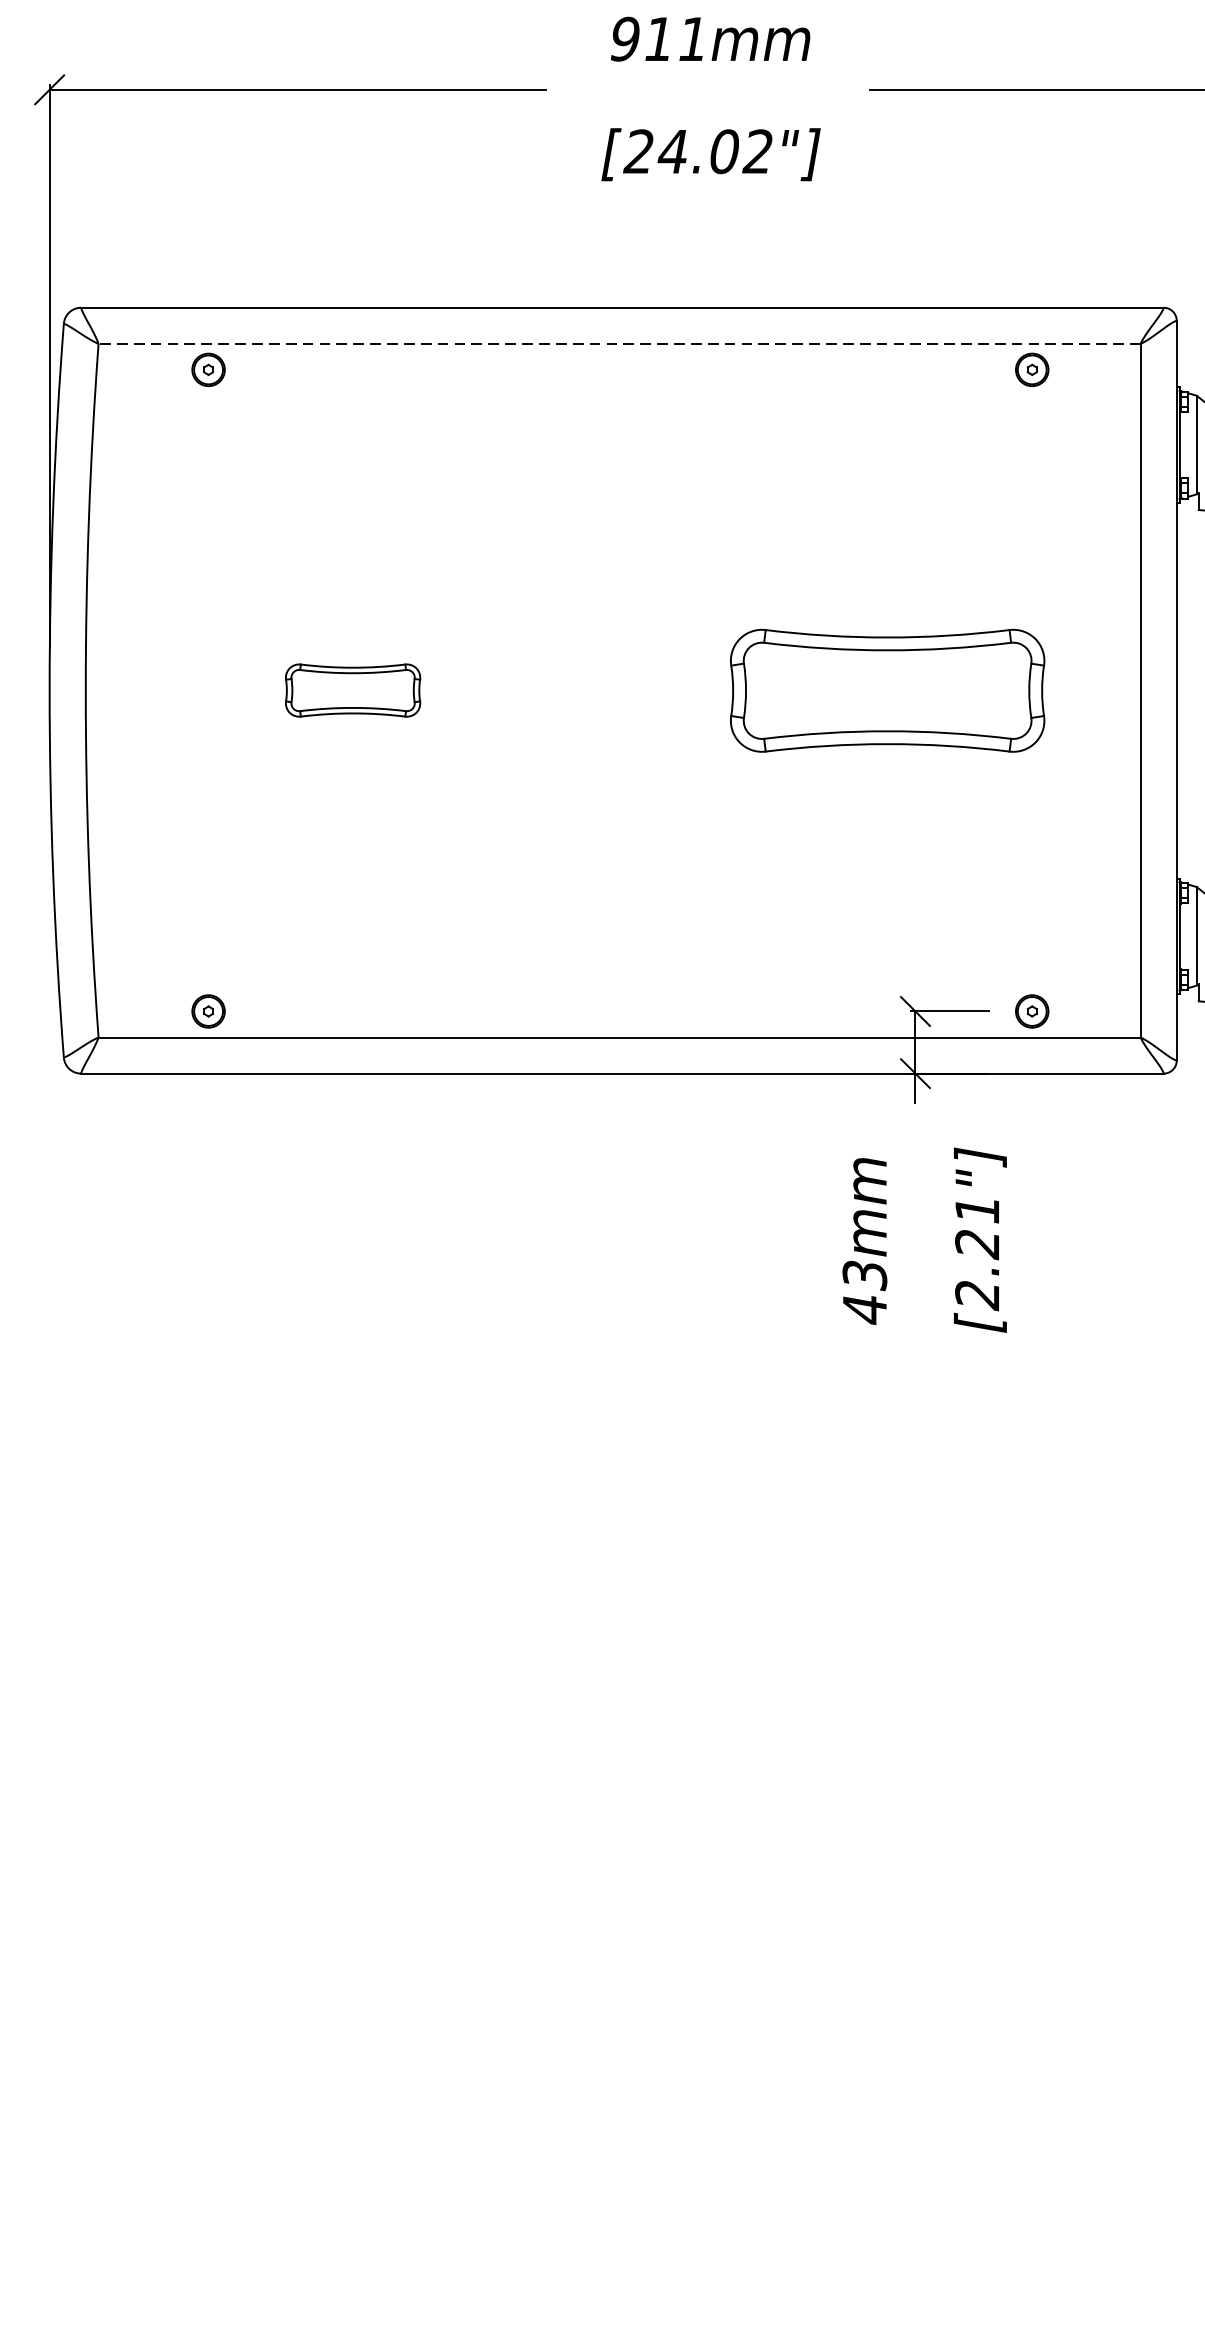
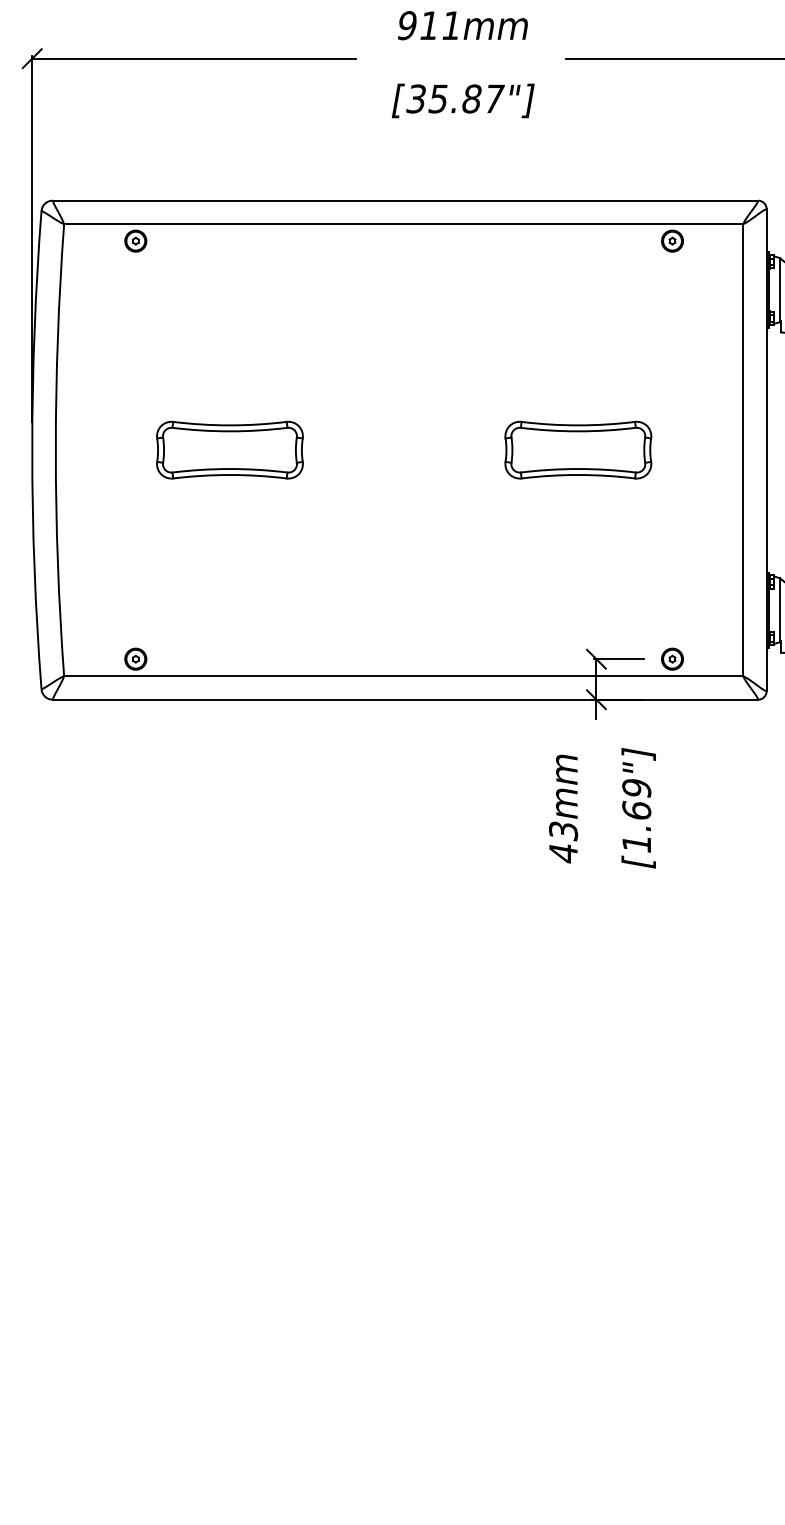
text: (699, 150) -> (455, 98), [24.02"] -> [35.87"]
line: (619, 344) -> (403, 224), dashed -> solid
part: (352, 689) -> (229, 449), size x1.67
part: (887, 689) -> (578, 449), size x0.71
text: (976, 1252) -> (636, 816), [2.21"] -> [1.69"]

